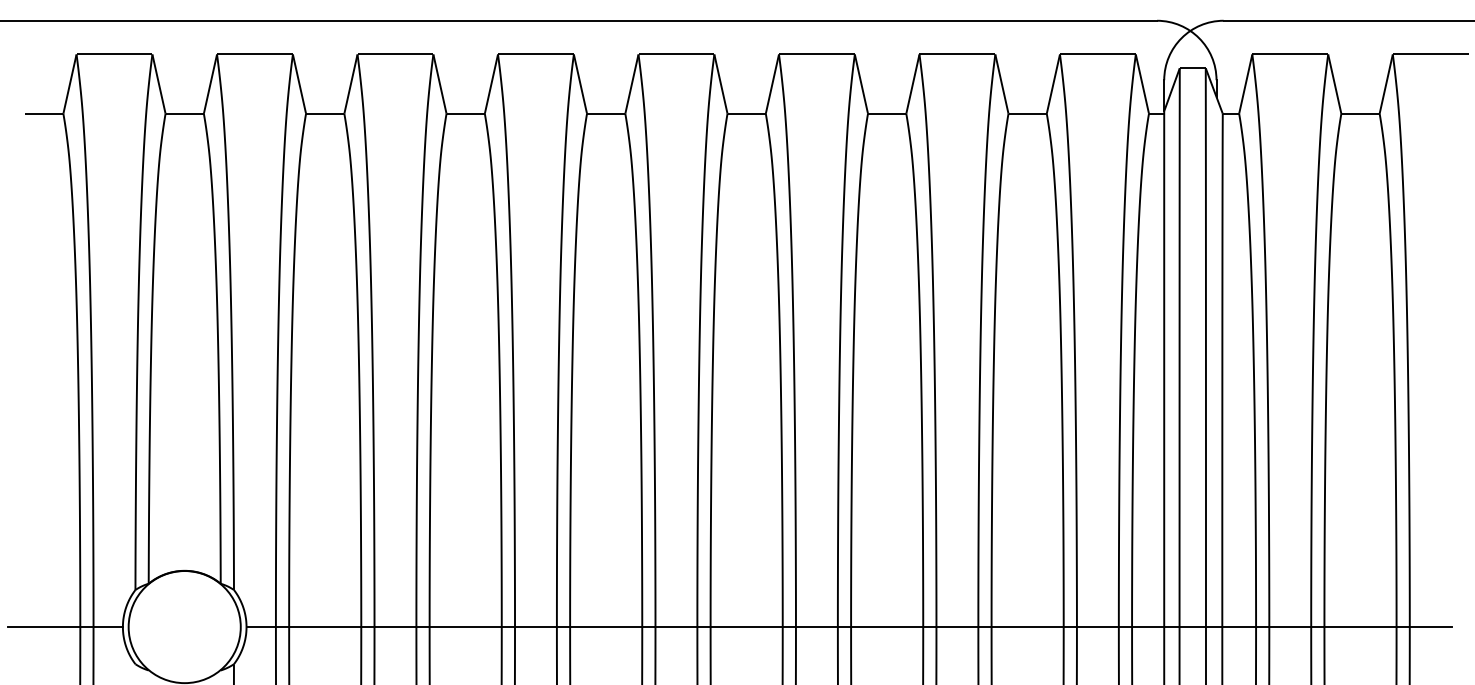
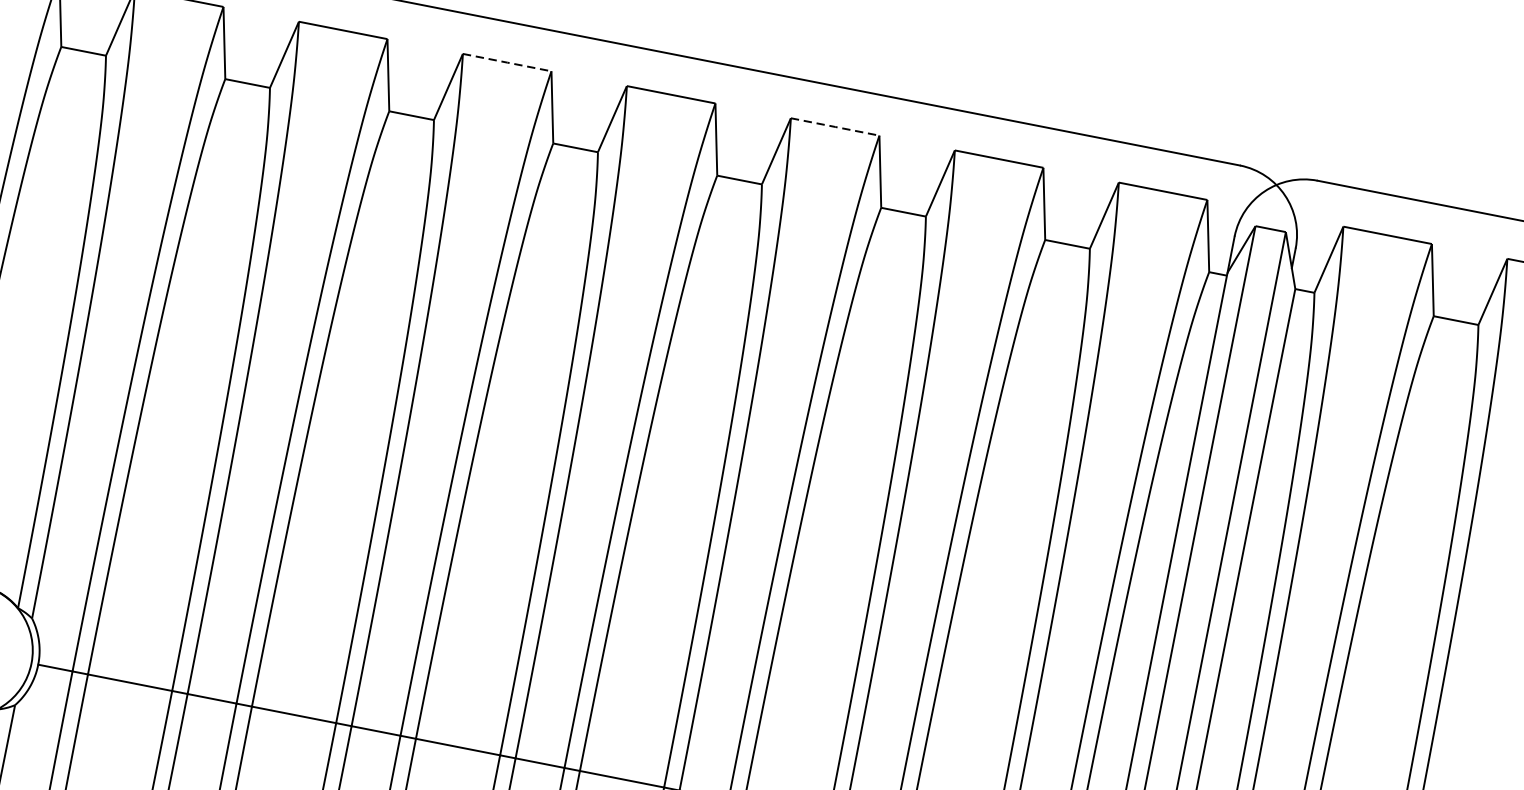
line: (535, 54) -> (506, 62), solid -> dashed
line: (816, 54) -> (834, 126), solid -> dashed

